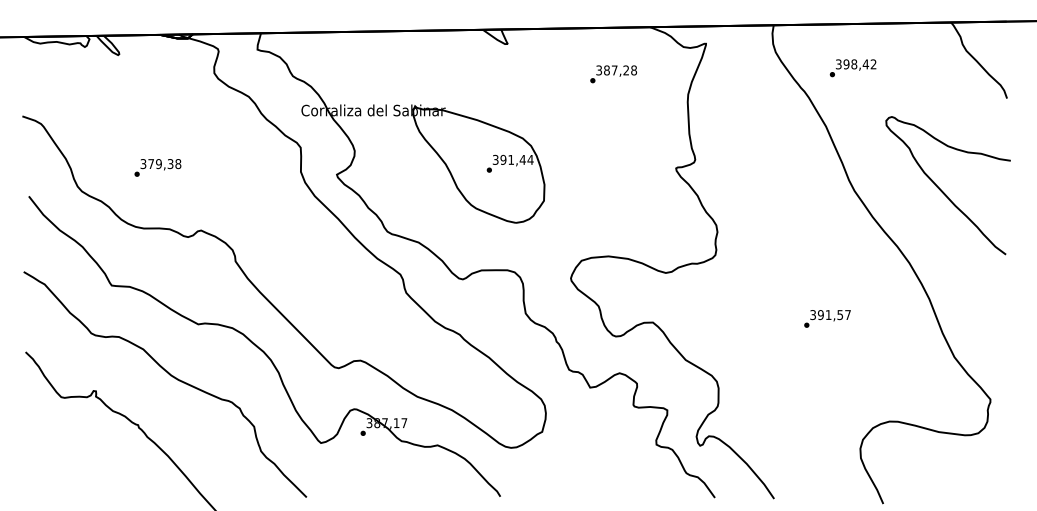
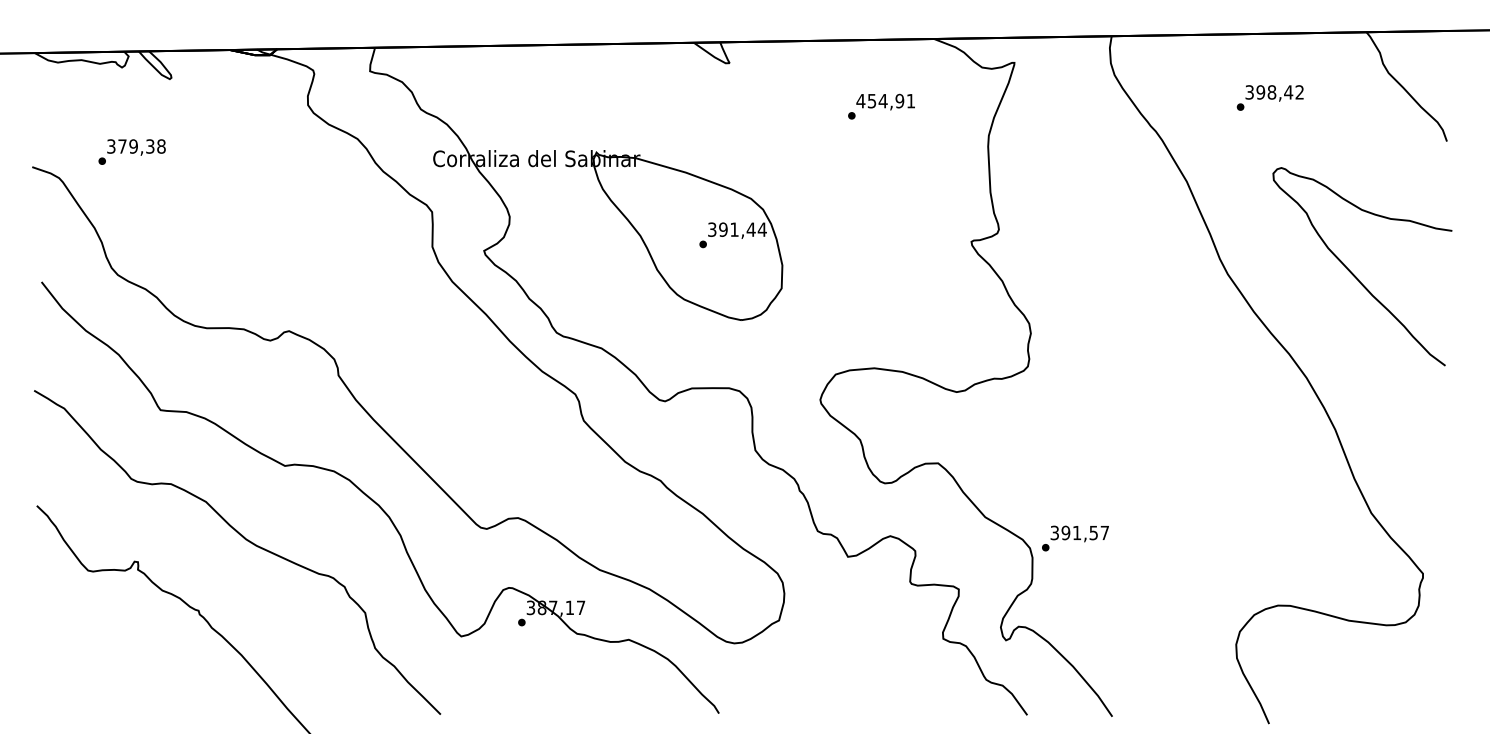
text: (852, 68) -> (1269, 98), moved
text: (616, 70) -> (885, 101), 387,28 -> 454,91
text: (157, 167) -> (131, 151), moved
text: (827, 318) -> (1075, 537), moved

